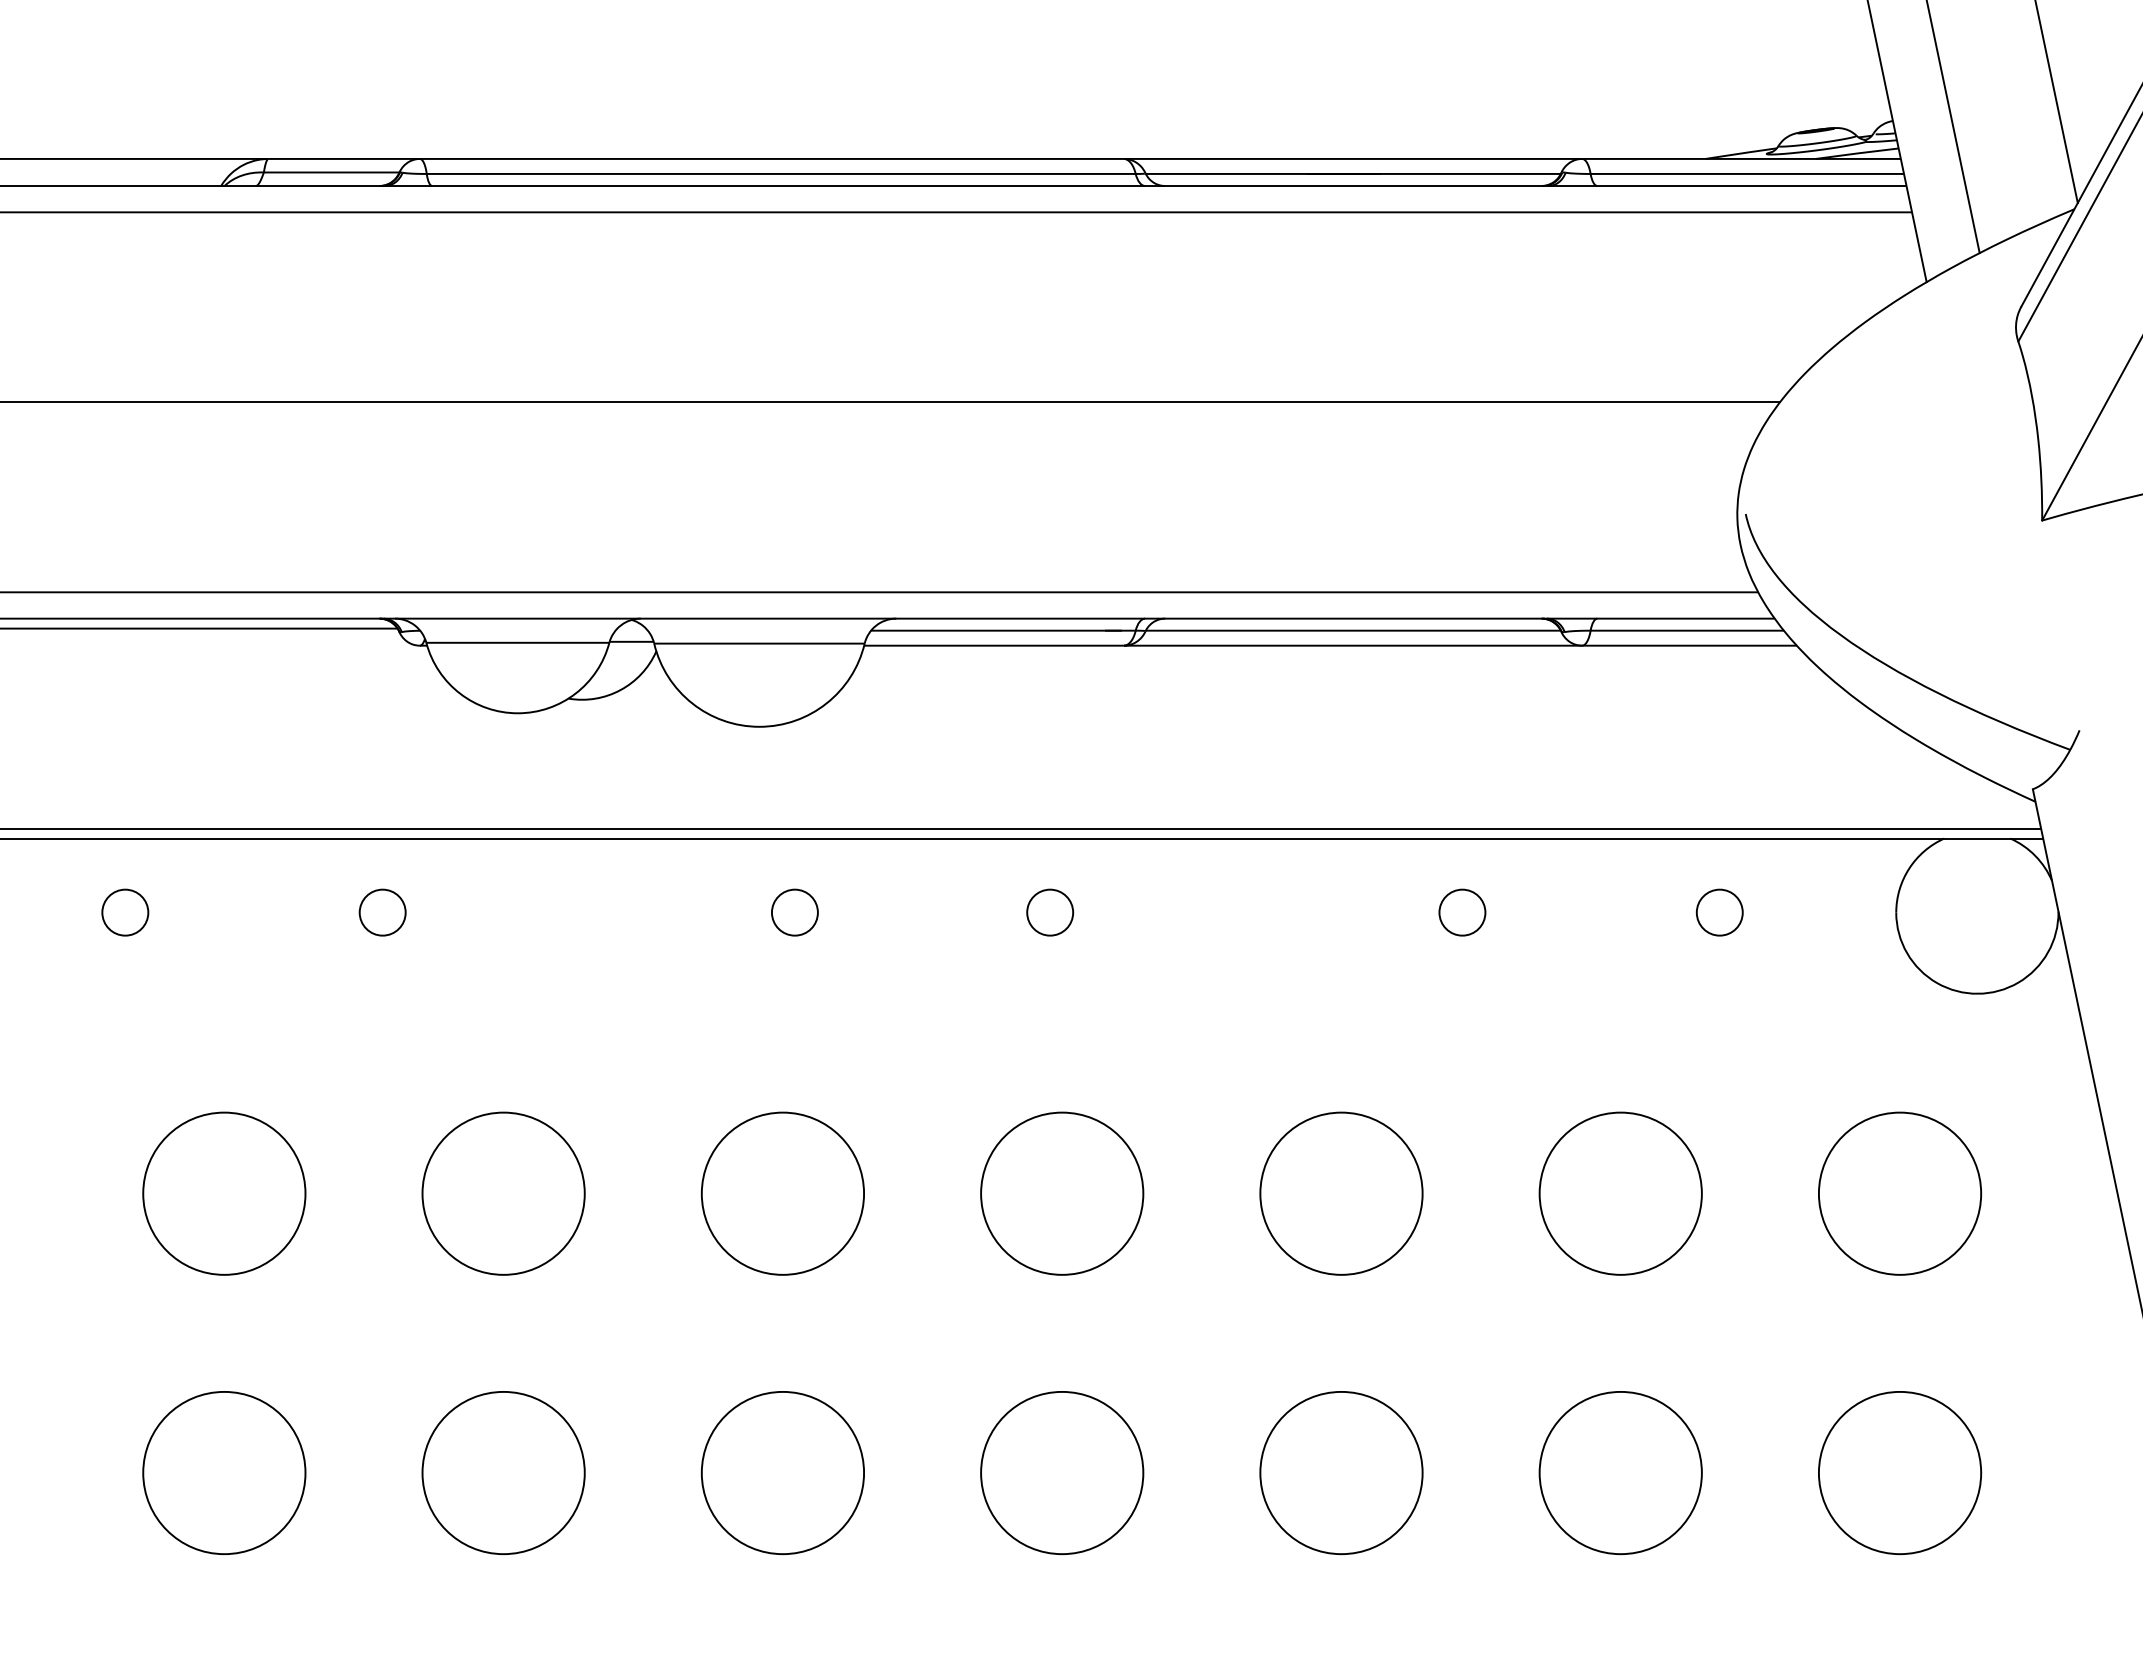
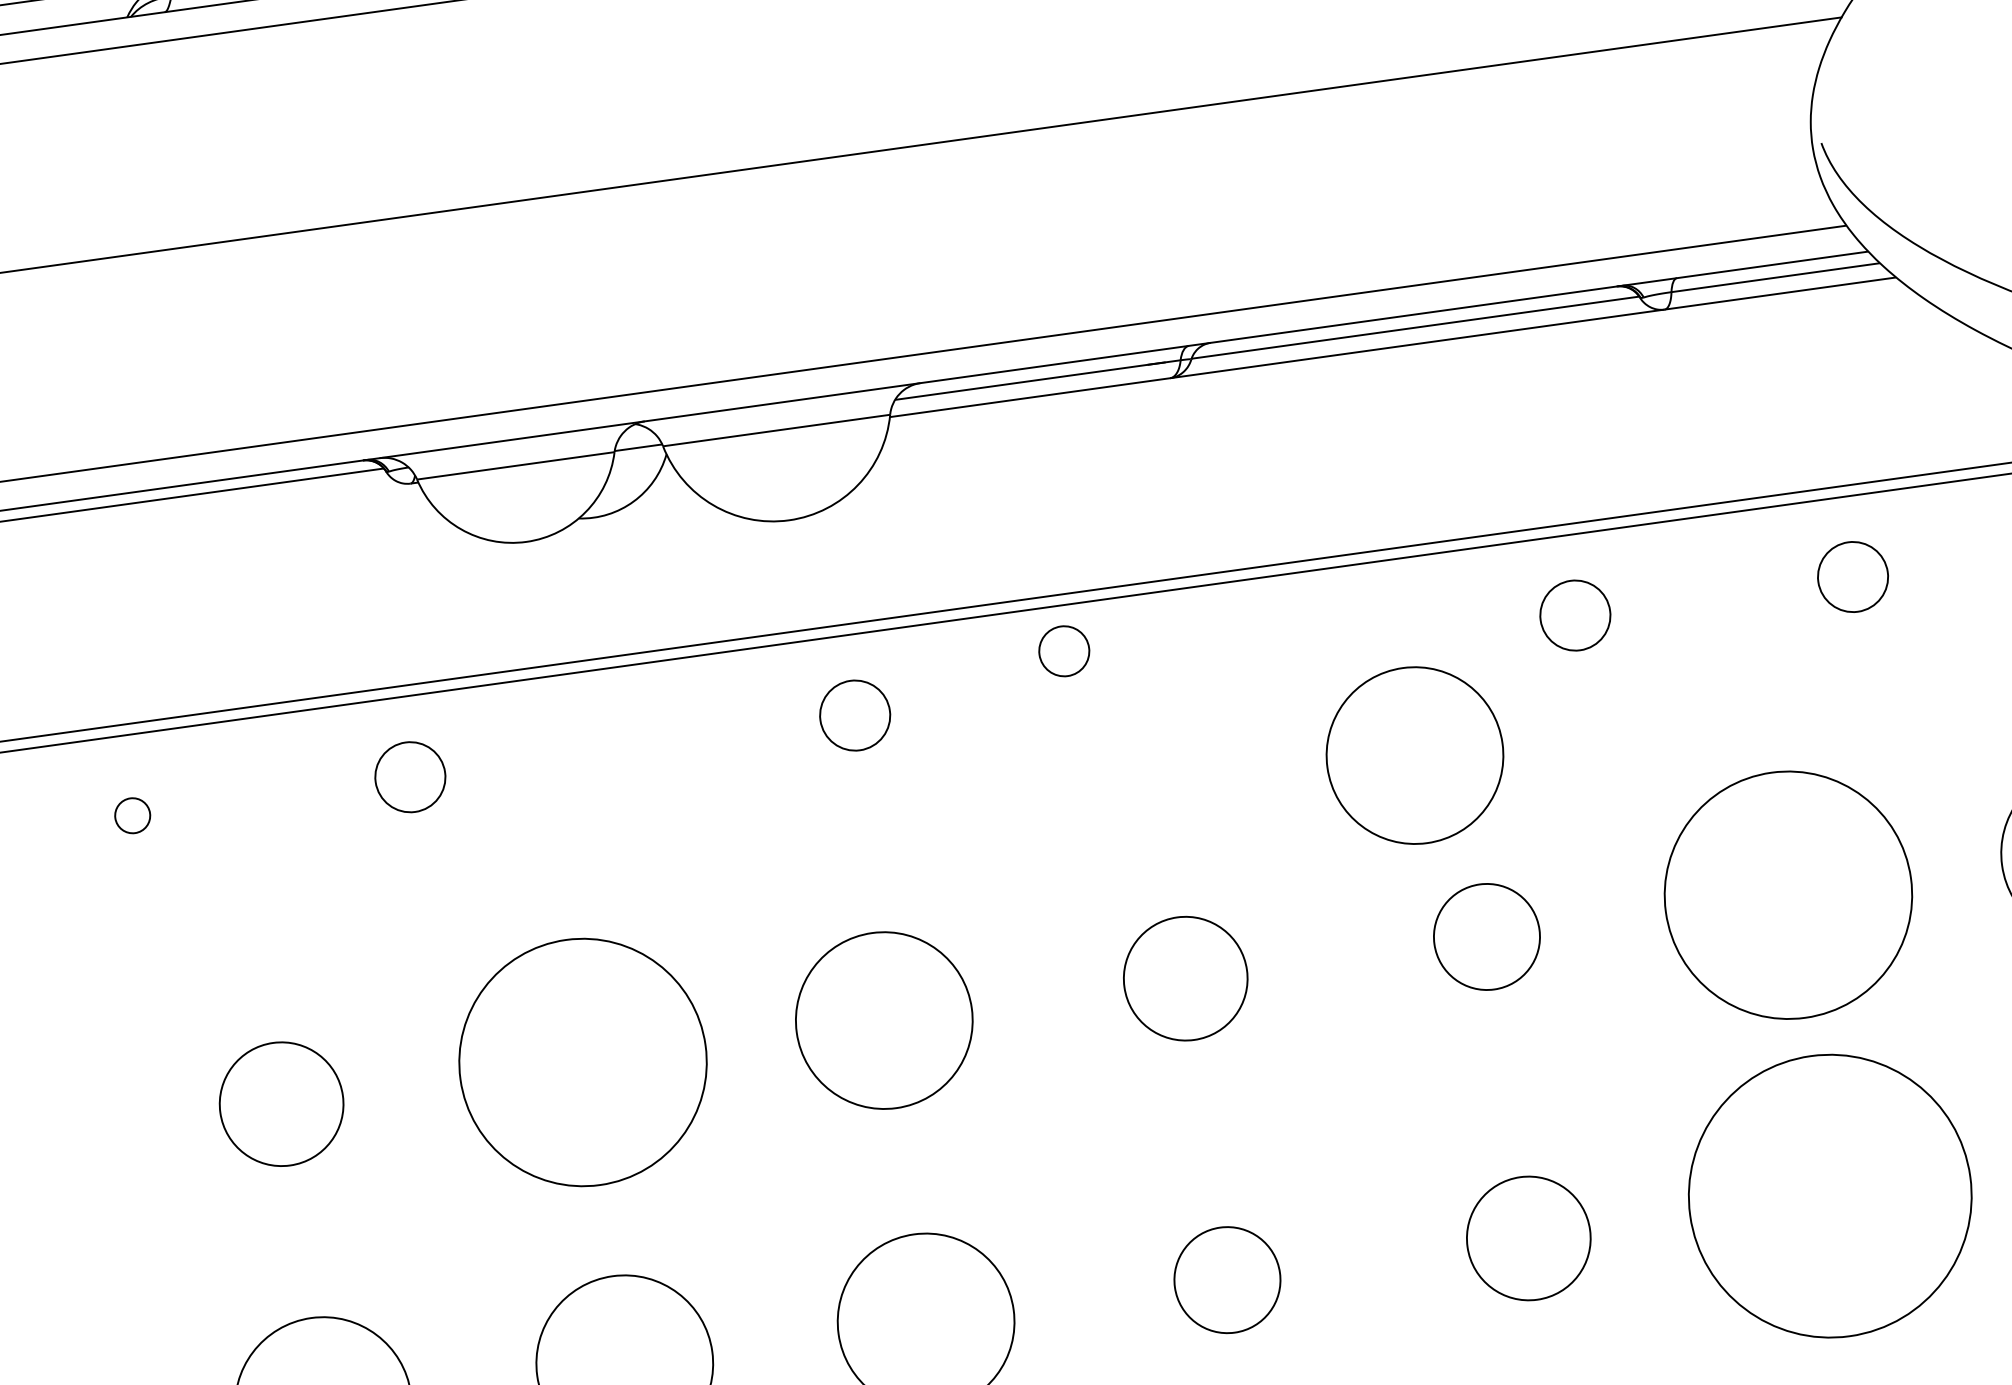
circle: (125, 912) -> (132, 815), size x0.7
circle: (382, 912) -> (410, 777), size x1.4
circle: (794, 912) -> (854, 715), size x1.4
circle: (1050, 912) -> (1064, 651), moved
circle: (1462, 912) -> (1575, 615), size x1.4
circle: (1719, 912) -> (1852, 576), size x1.4
circle: (1298, 1019) -> (1414, 755), added
circle: (224, 1193) -> (281, 1103), size x0.7
circle: (503, 1193) -> (582, 1062), size x1.4
circle: (1062, 1193) -> (1185, 978), size x0.7
circle: (1341, 1193) -> (1486, 936), size x0.6
circle: (1620, 1193) -> (1787, 894), size x1.4
circle: (1062, 1472) -> (1227, 1279), size x0.6
circle: (1341, 1473) -> (1528, 1238), size x0.7
circle: (1620, 1473) -> (1829, 1197), size x1.6

